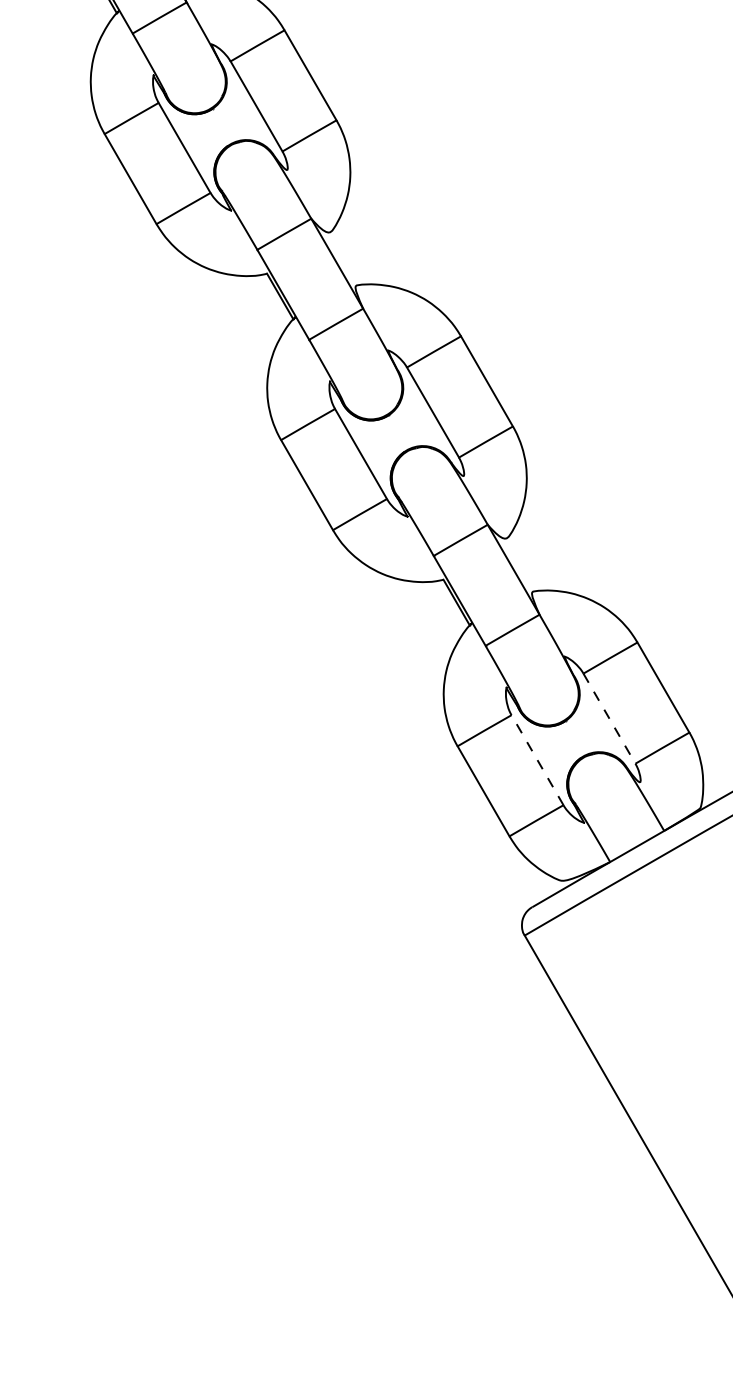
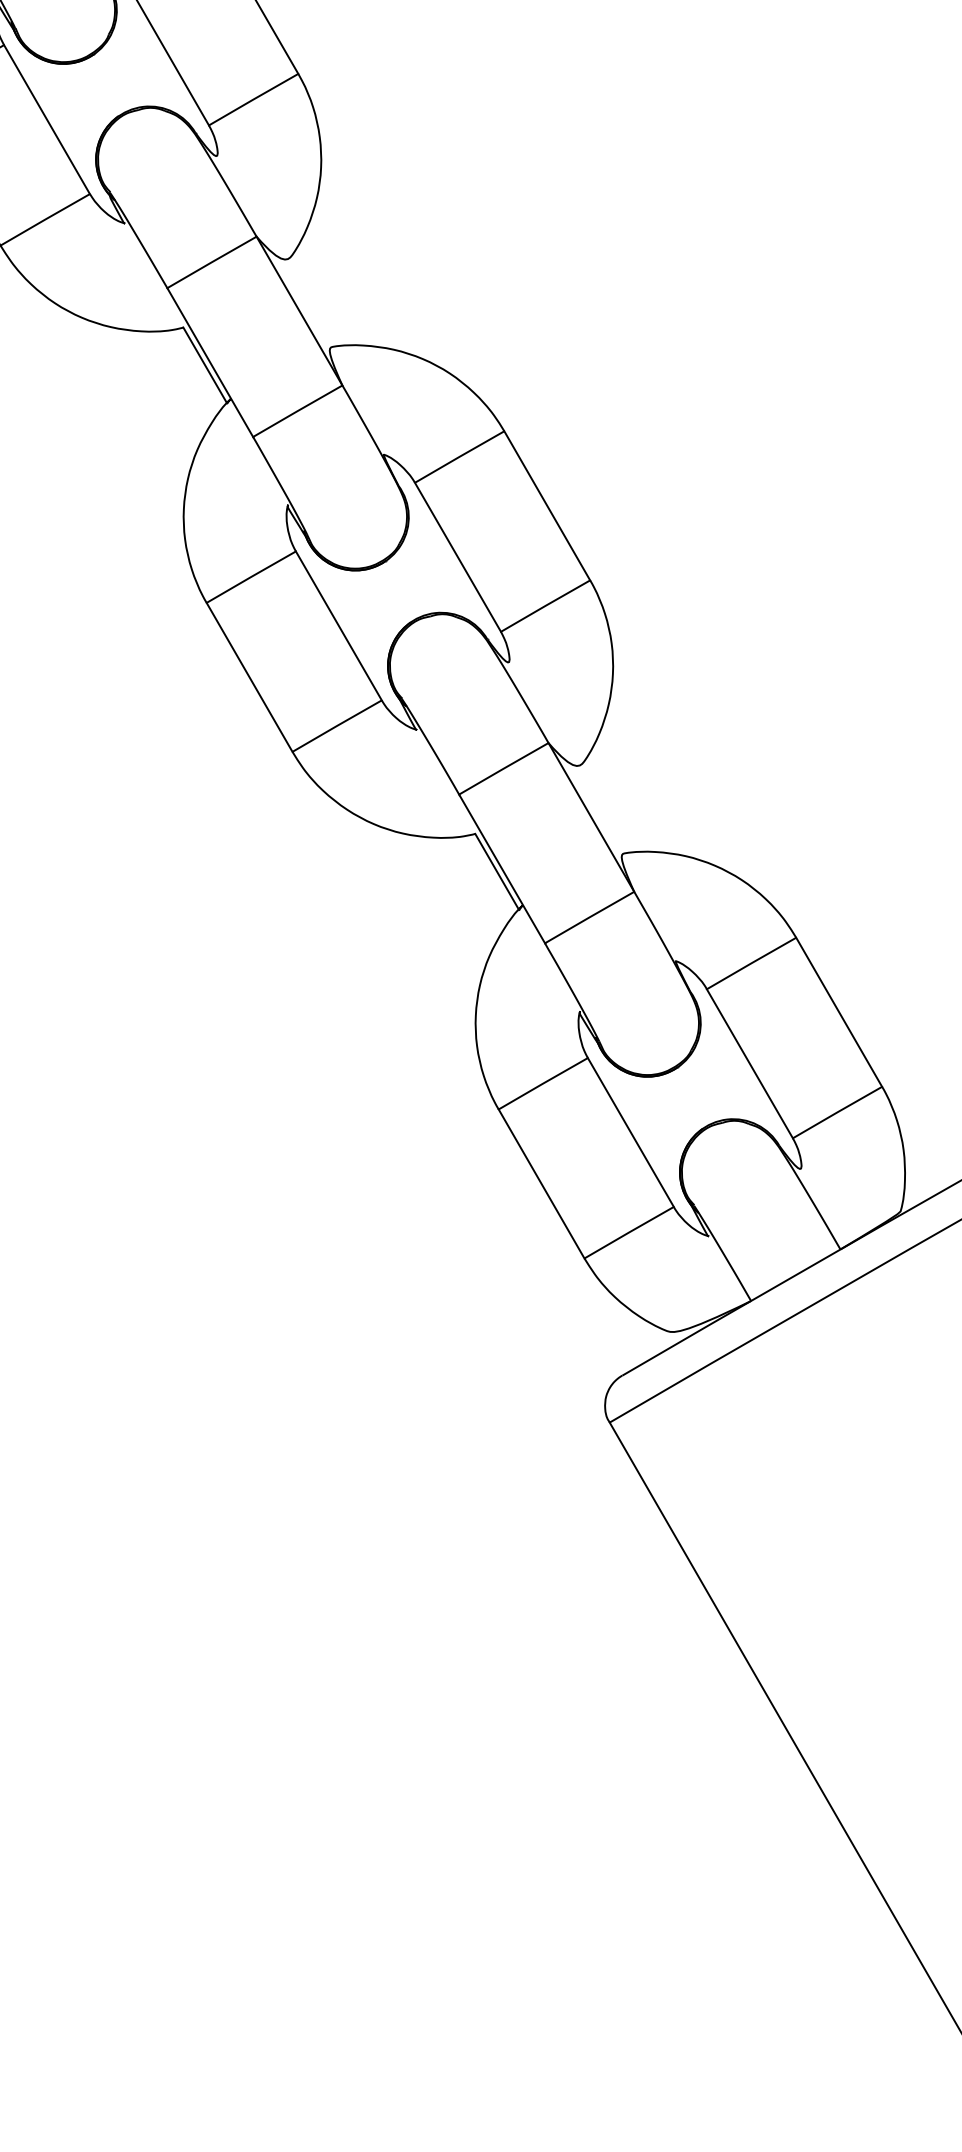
line: (609, 718) -> (749, 1063), dashed -> solid
line: (537, 760) -> (630, 1132), dashed -> solid

